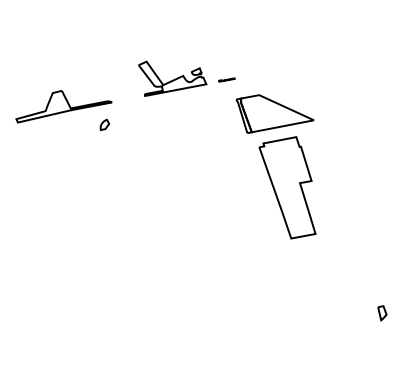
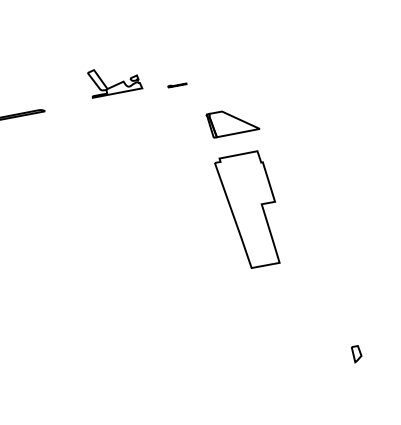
part: (172, 78) -> (114, 83), size x0.7
part: (274, 113) -> (232, 124), size x0.6
part: (104, 124) -> (36, 136), removed

